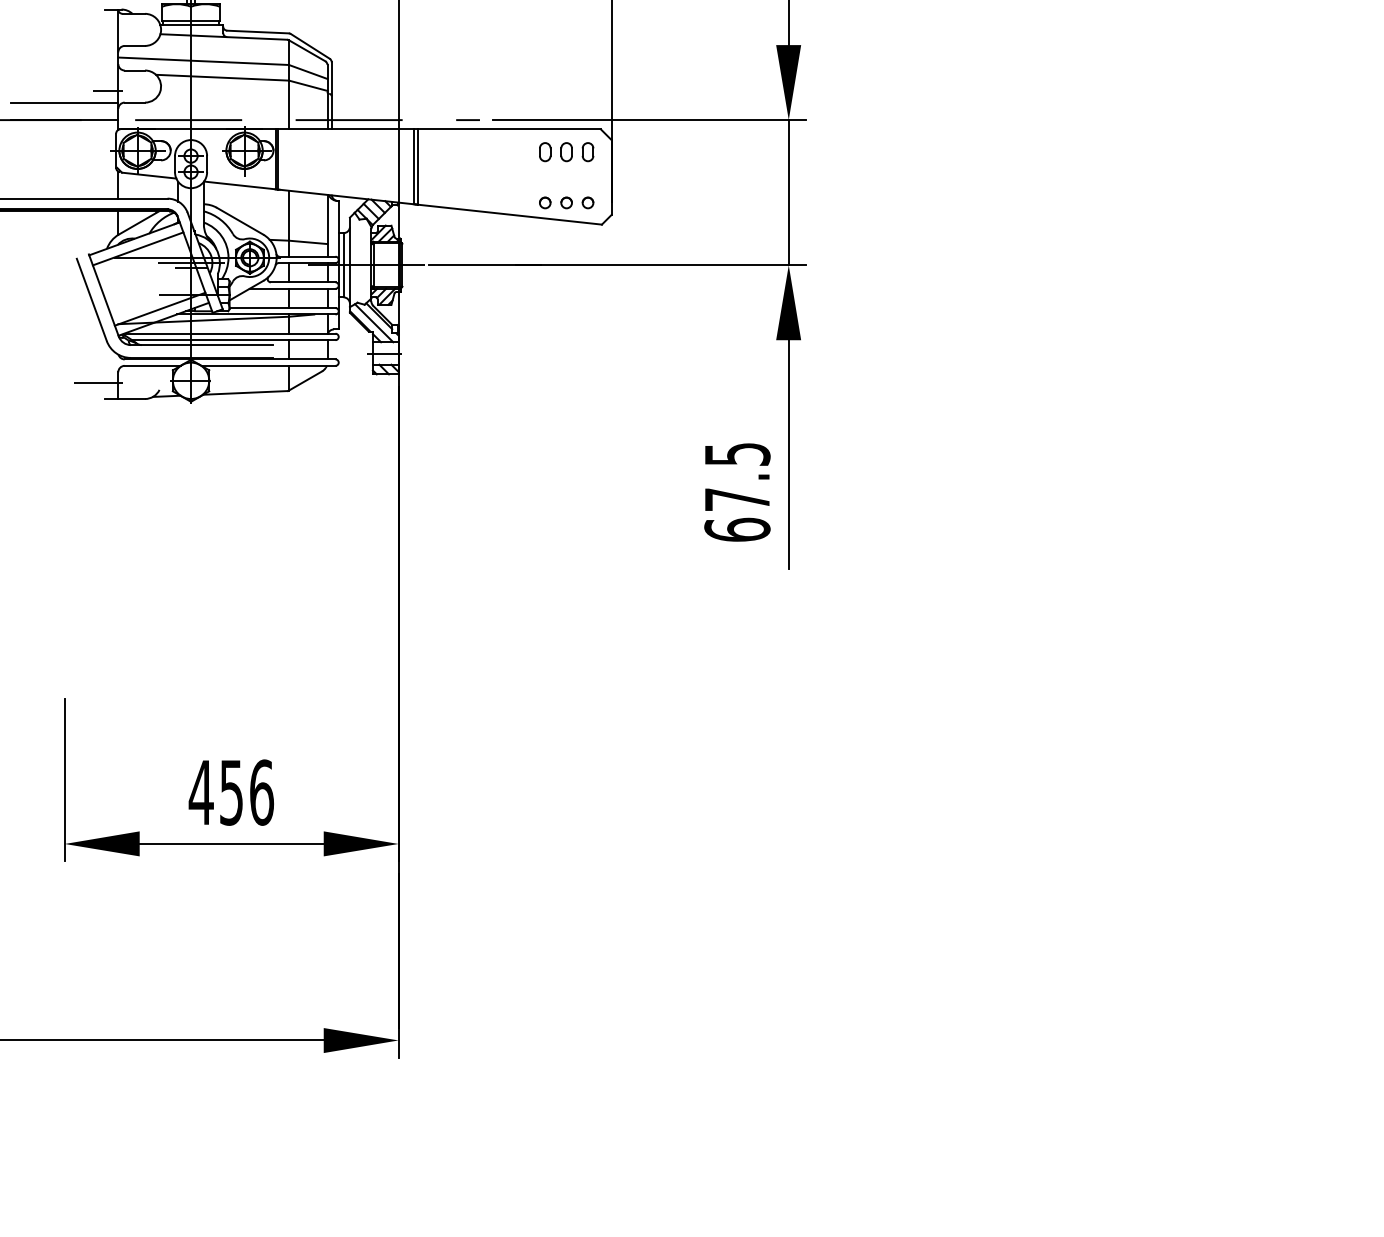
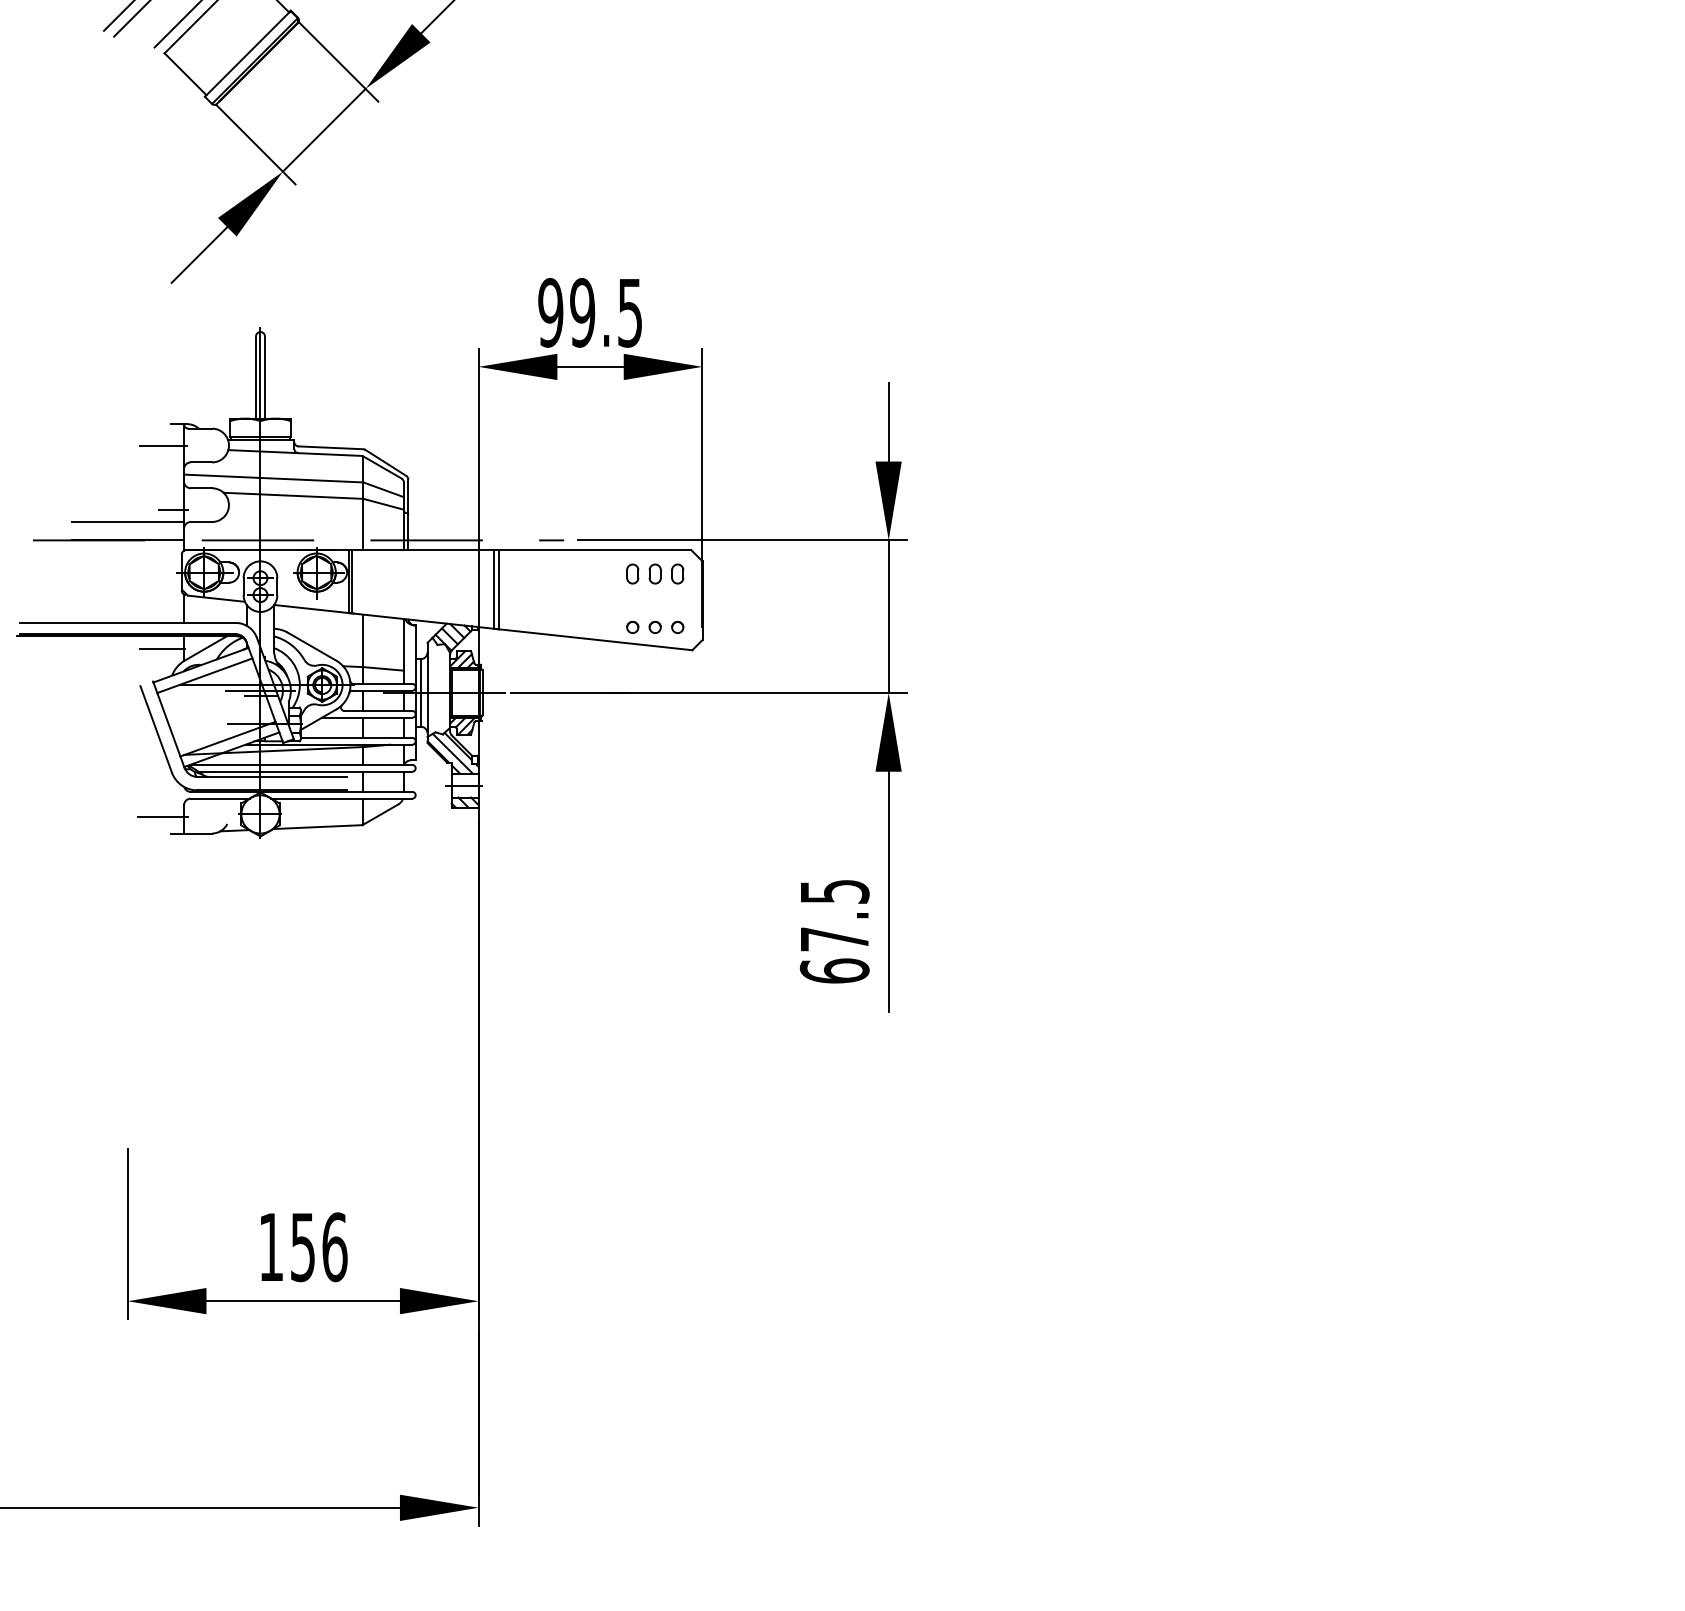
line: (98, 29) -> (163, 445), added
line: (97, 223) -> (162, 649), added
text: (201, 791) -> (271, 1246), 456 -> 156

